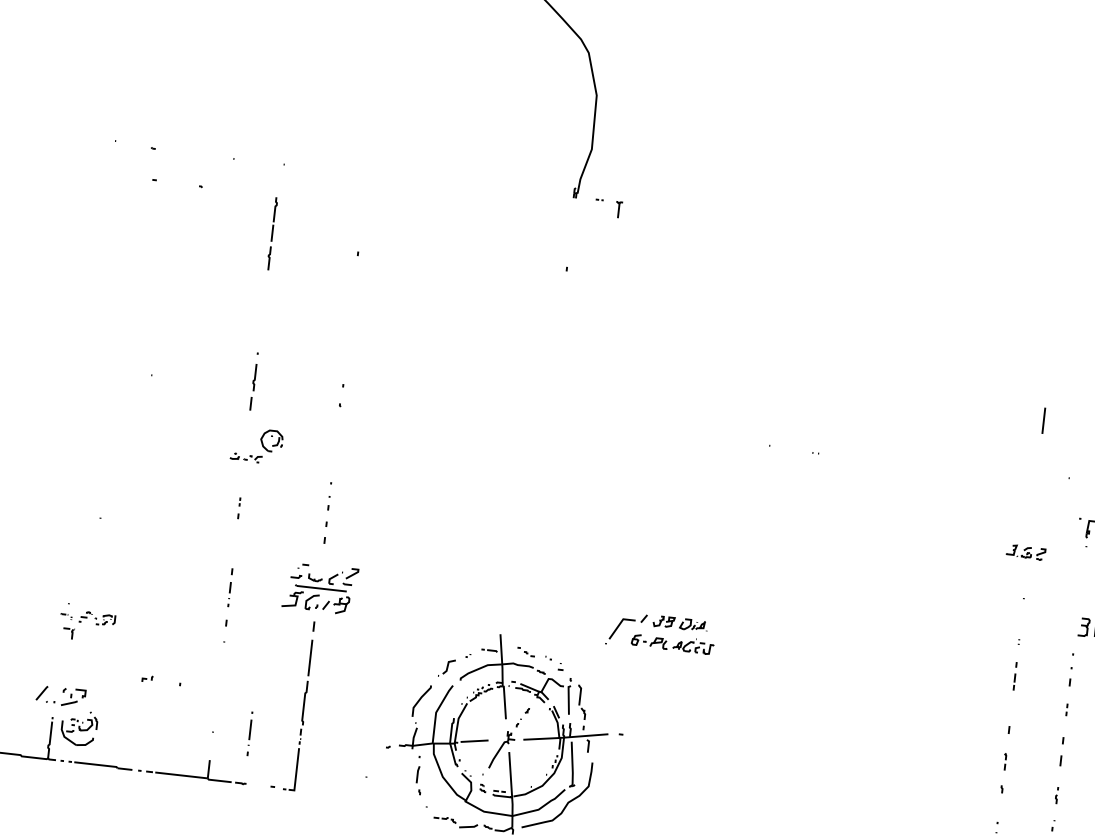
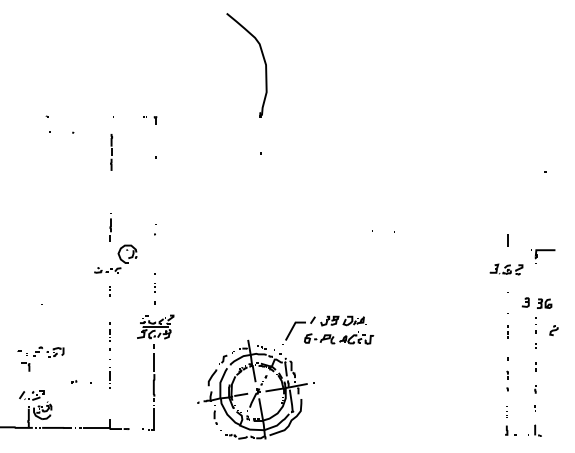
part: (608, 207) -> (150, 120), moved
line: (1042, 420) -> (507, 240), moved
part: (256, 444) -> (115, 258), size x1.67
part: (327, 509) -> (154, 287), size x0.62
part: (1026, 552) -> (506, 269), size x1.67
part: (1056, 621) -> (525, 302), added
part: (86, 624) -> (40, 358), size x1.67
part: (661, 631) -> (328, 329), size x1.67
line: (248, 733) -> (109, 377), moved
part: (1061, 750) -> (535, 366), size x0.62

